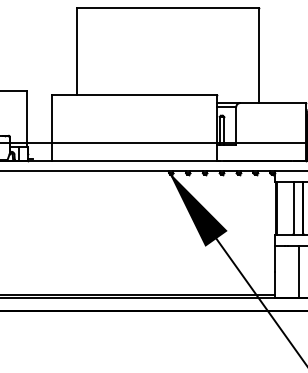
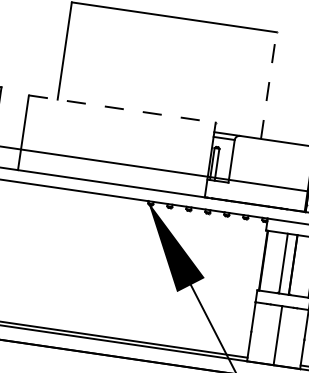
line: (258, 55) -> (268, 85), solid -> dashed
line: (134, 94) -> (122, 108), solid -> dashed

